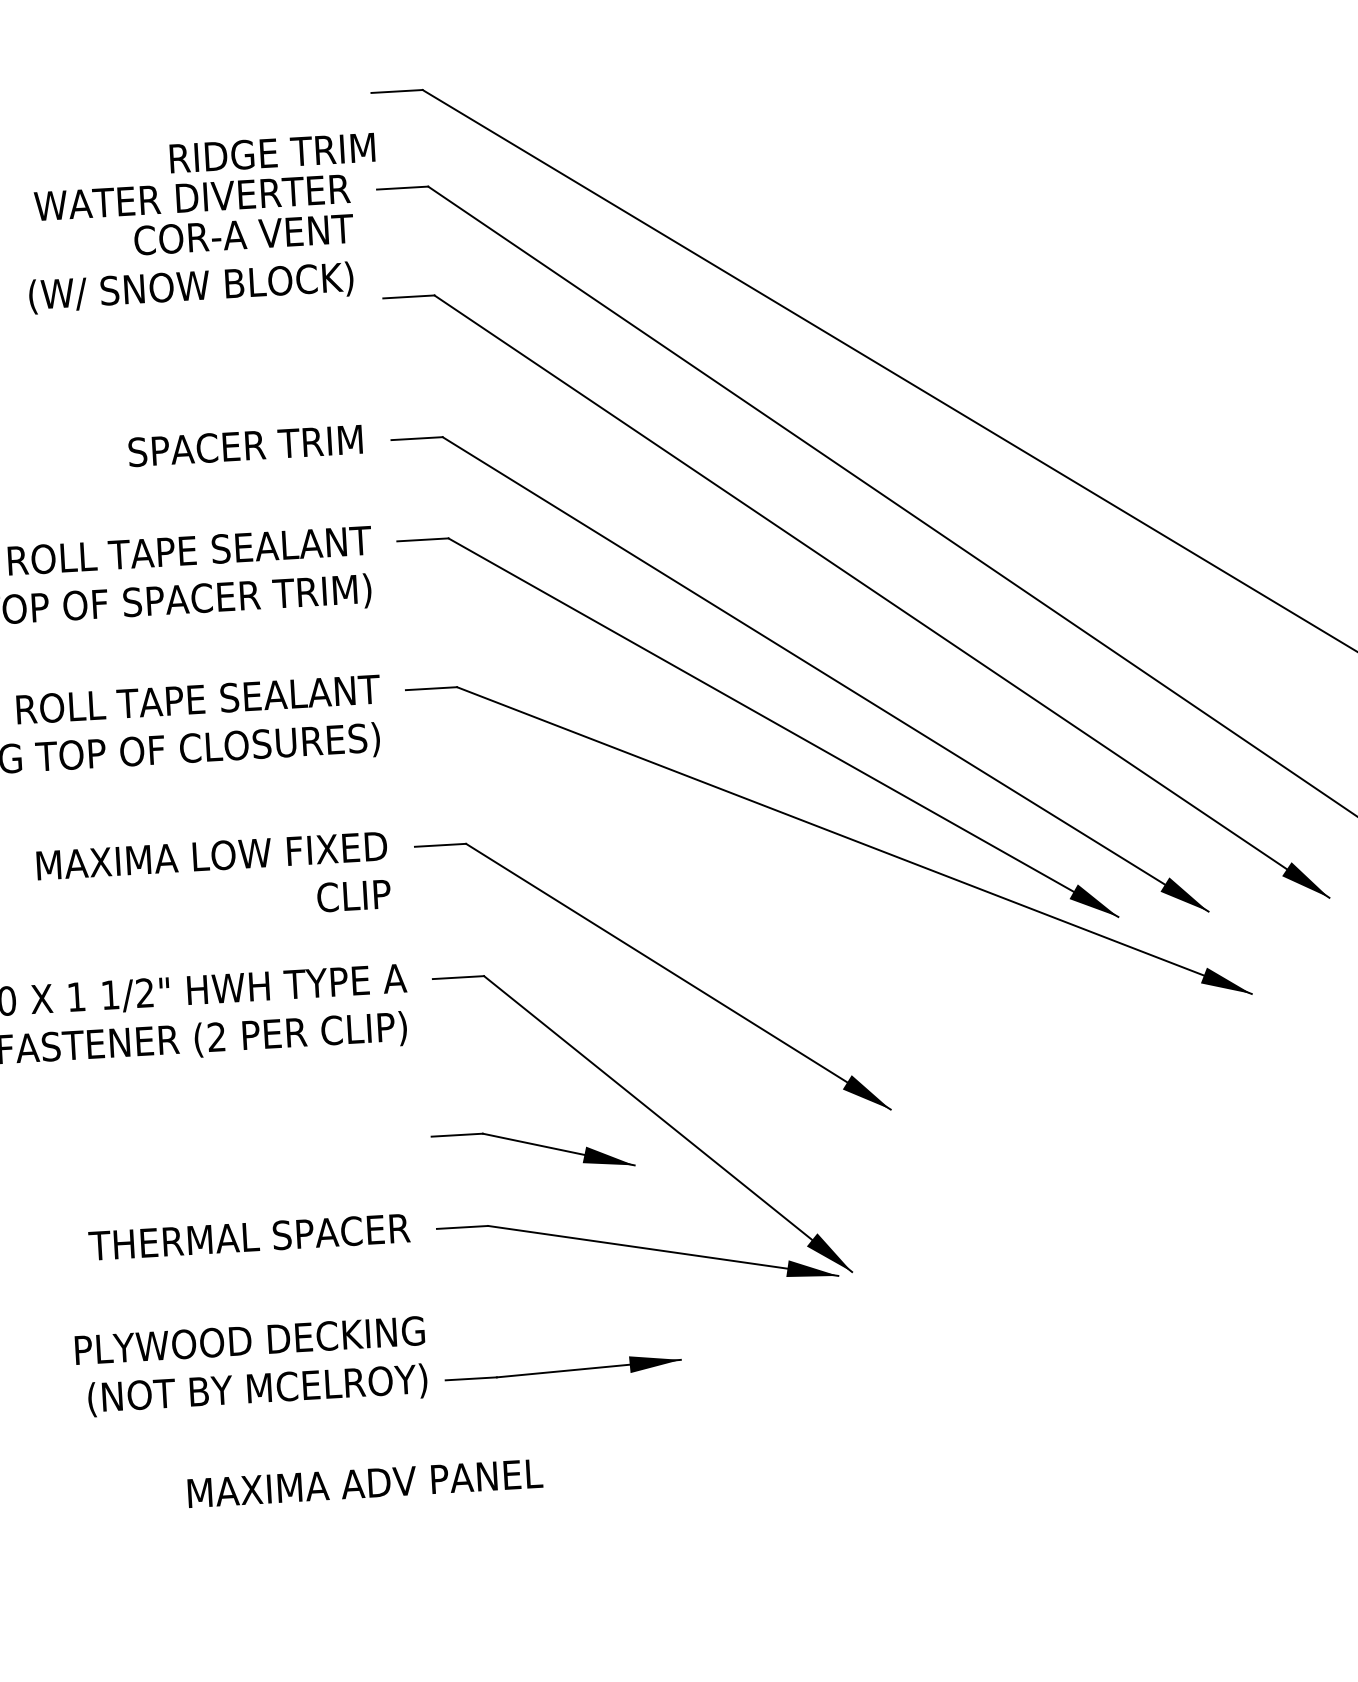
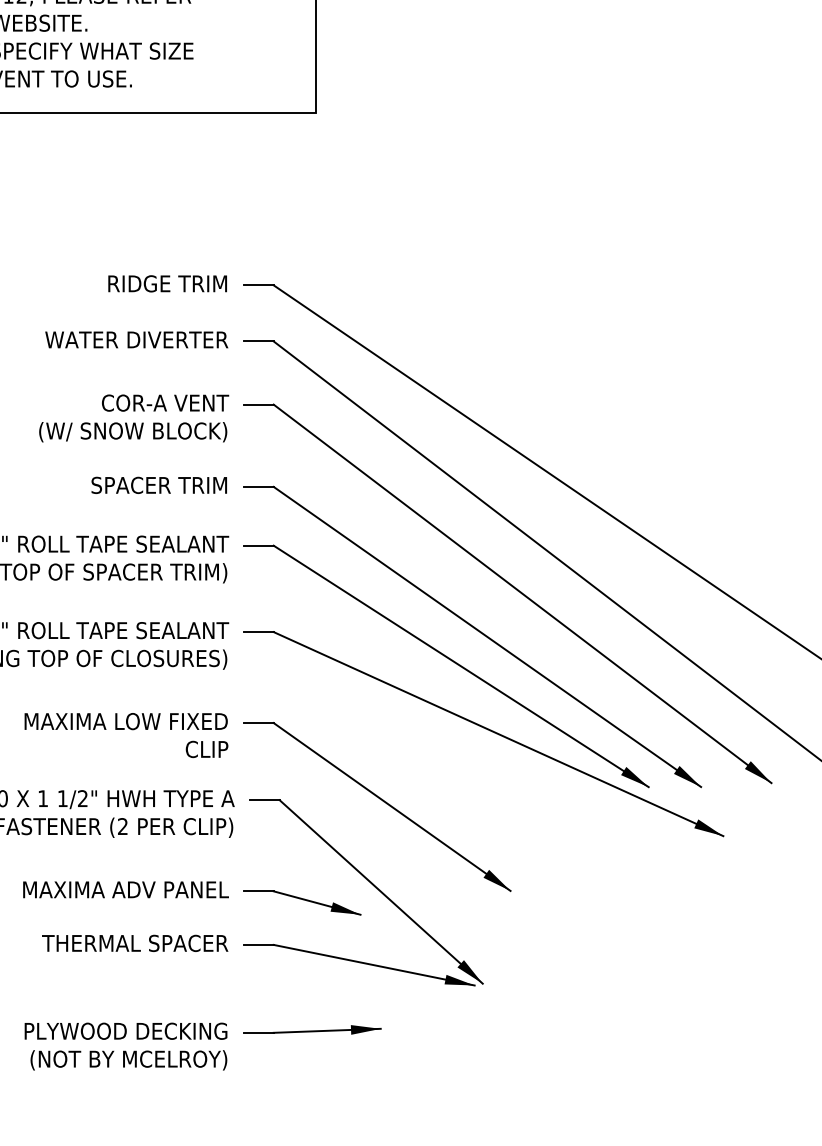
text: (272, 152) -> (167, 283), moved
text: (192, 264) -> (134, 418), moved
text: (250, 1366) -> (125, 1046), moved
text: (364, 1482) -> (125, 889), moved

